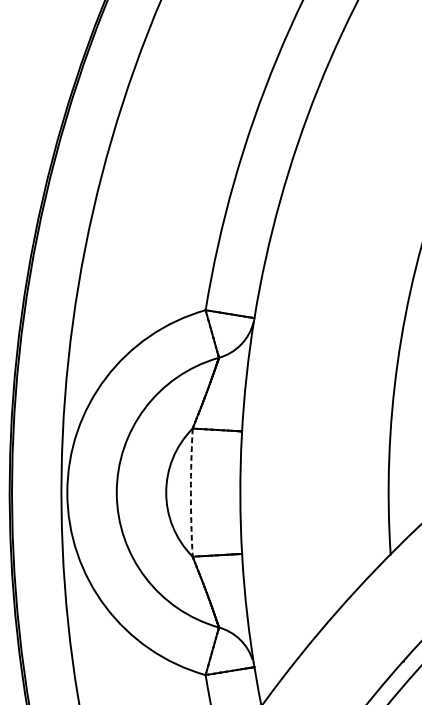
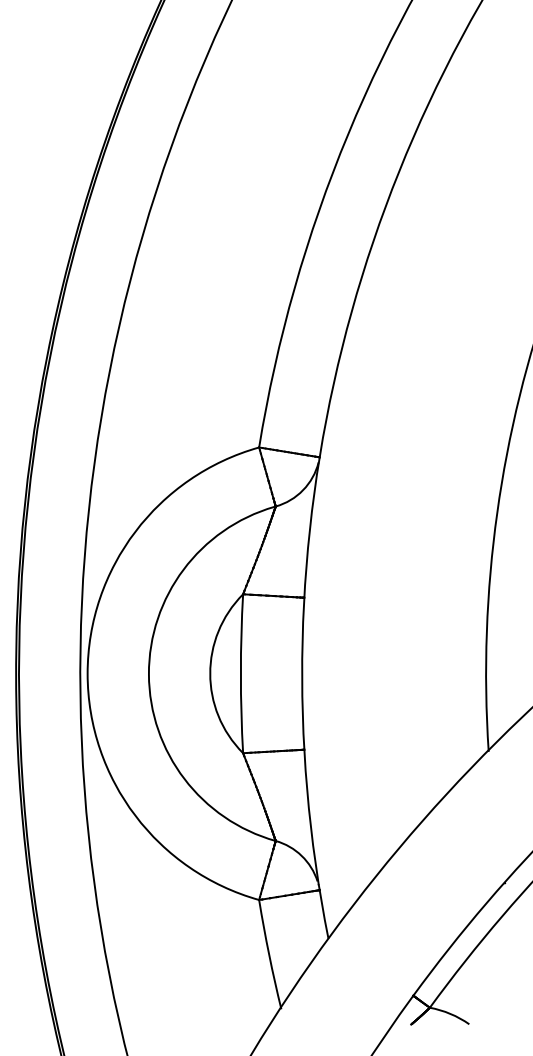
arc: (190, 492) -> (240, 673), dashed -> solid

